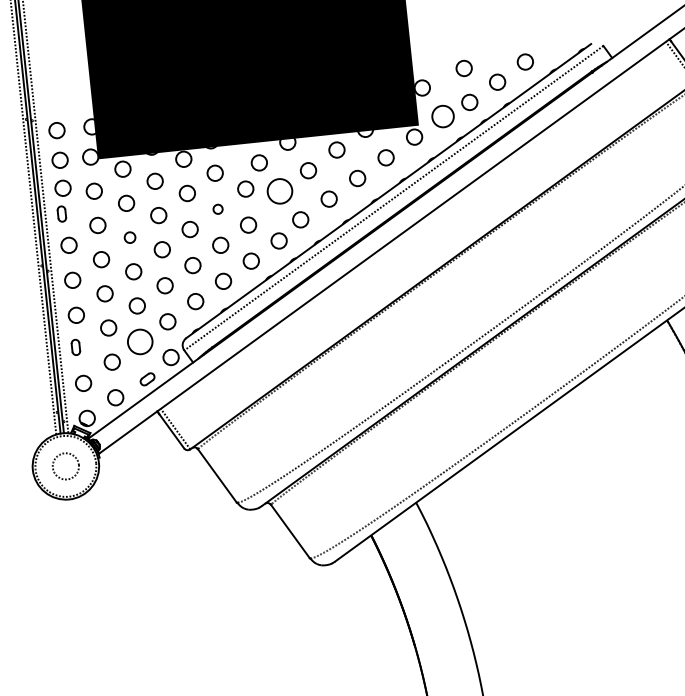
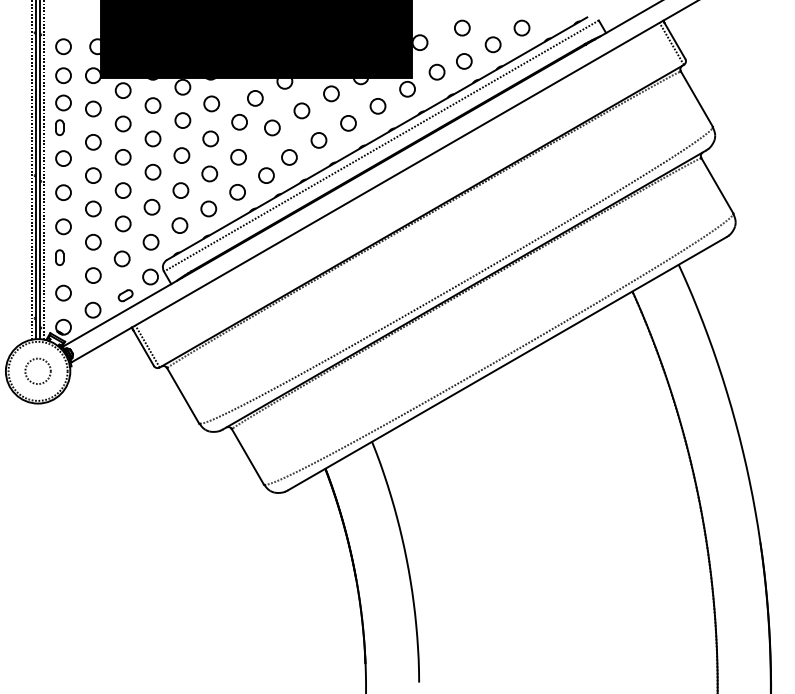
circle: (442, 115) -> (436, 71), size x0.71
circle: (280, 190) -> (272, 127), size x0.62
circle: (217, 208) -> (210, 138), size x1.67
circle: (129, 237) -> (122, 157), size x1.43
circle: (139, 341) -> (121, 258), size x0.62

